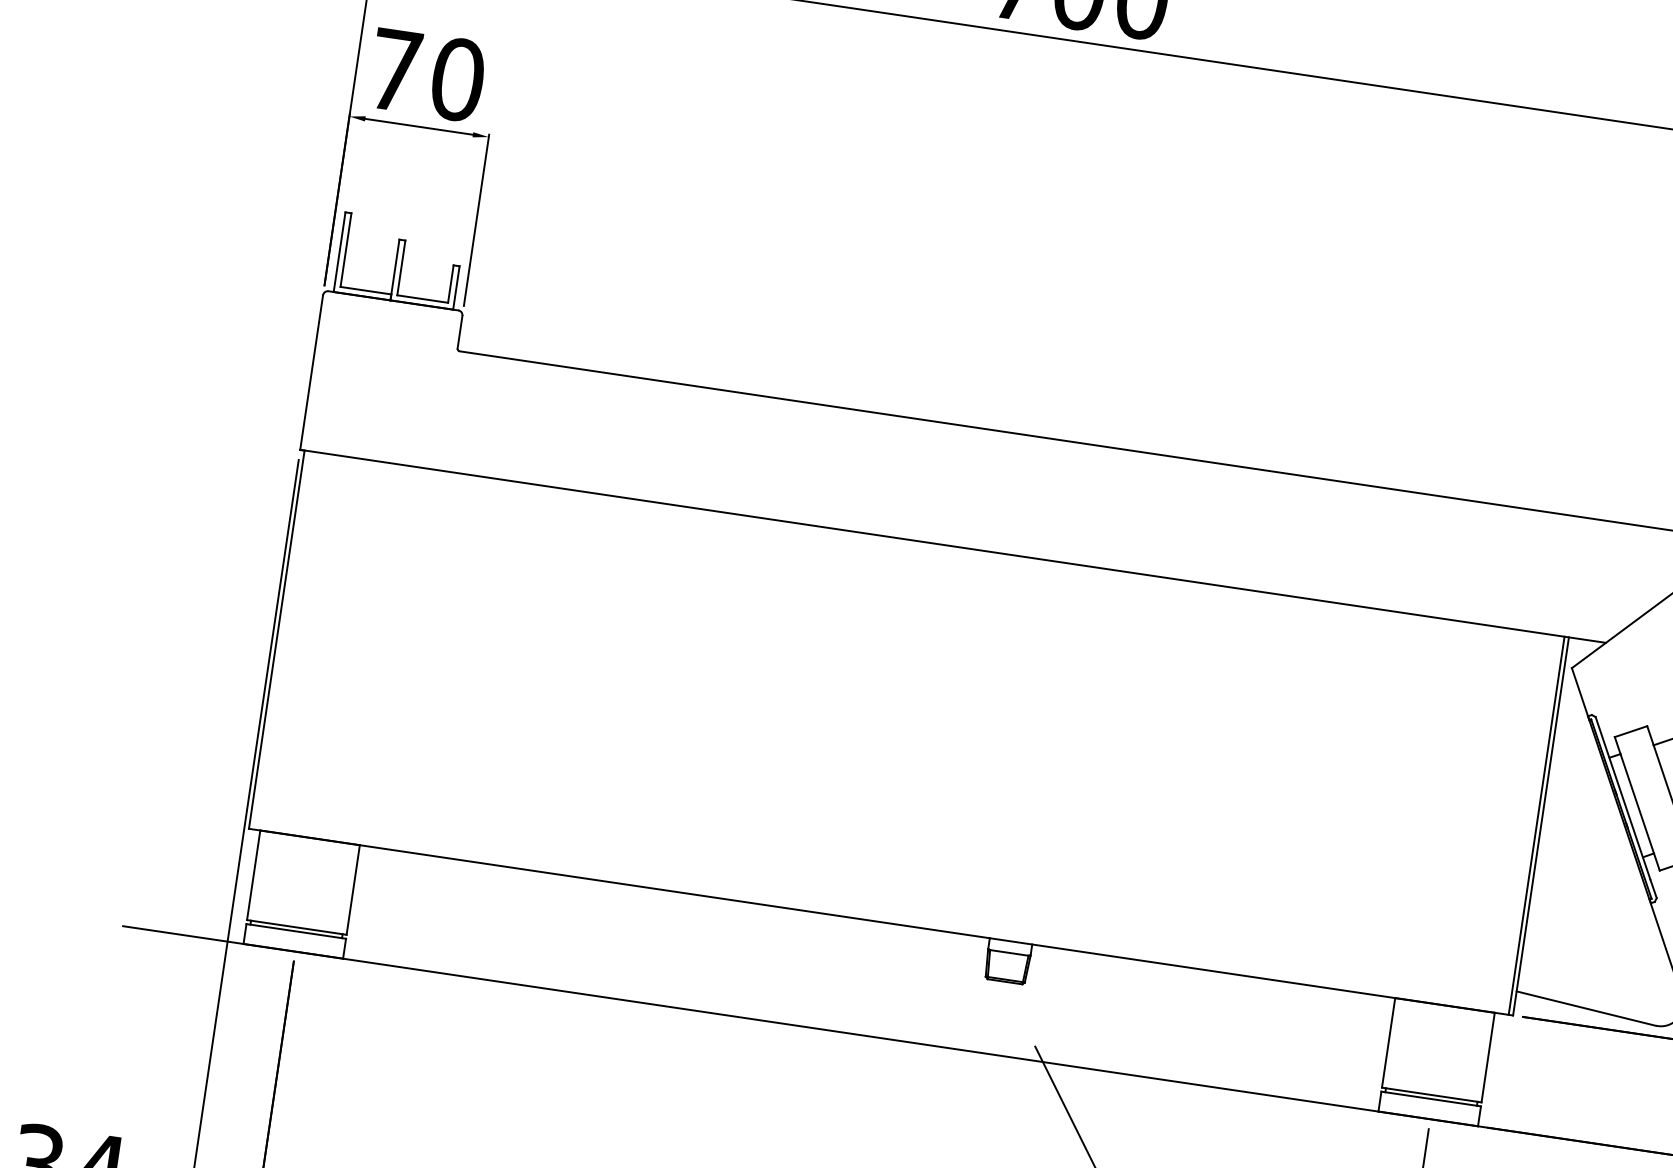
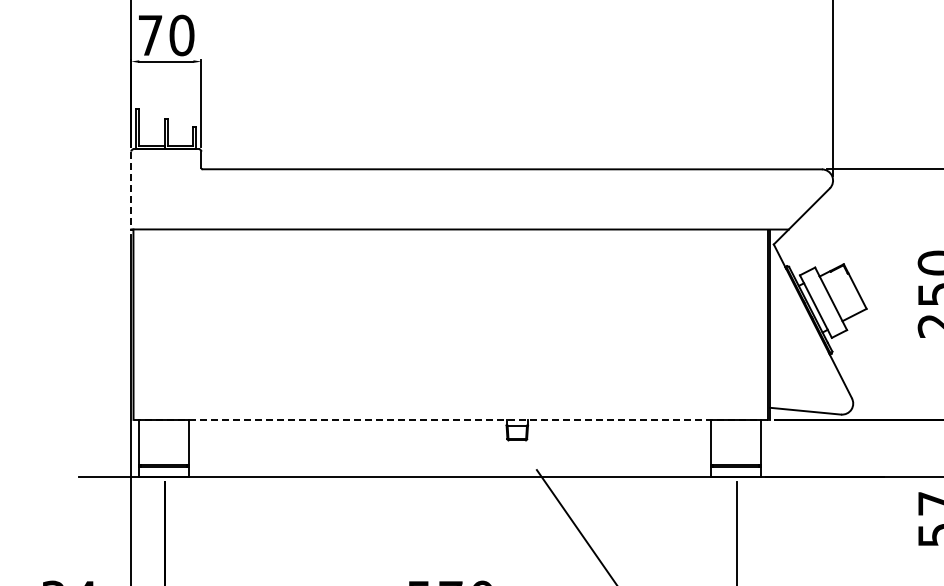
line: (312, 372) -> (131, 190), solid -> dashed
line: (882, 921) -> (452, 419), solid -> dashed

